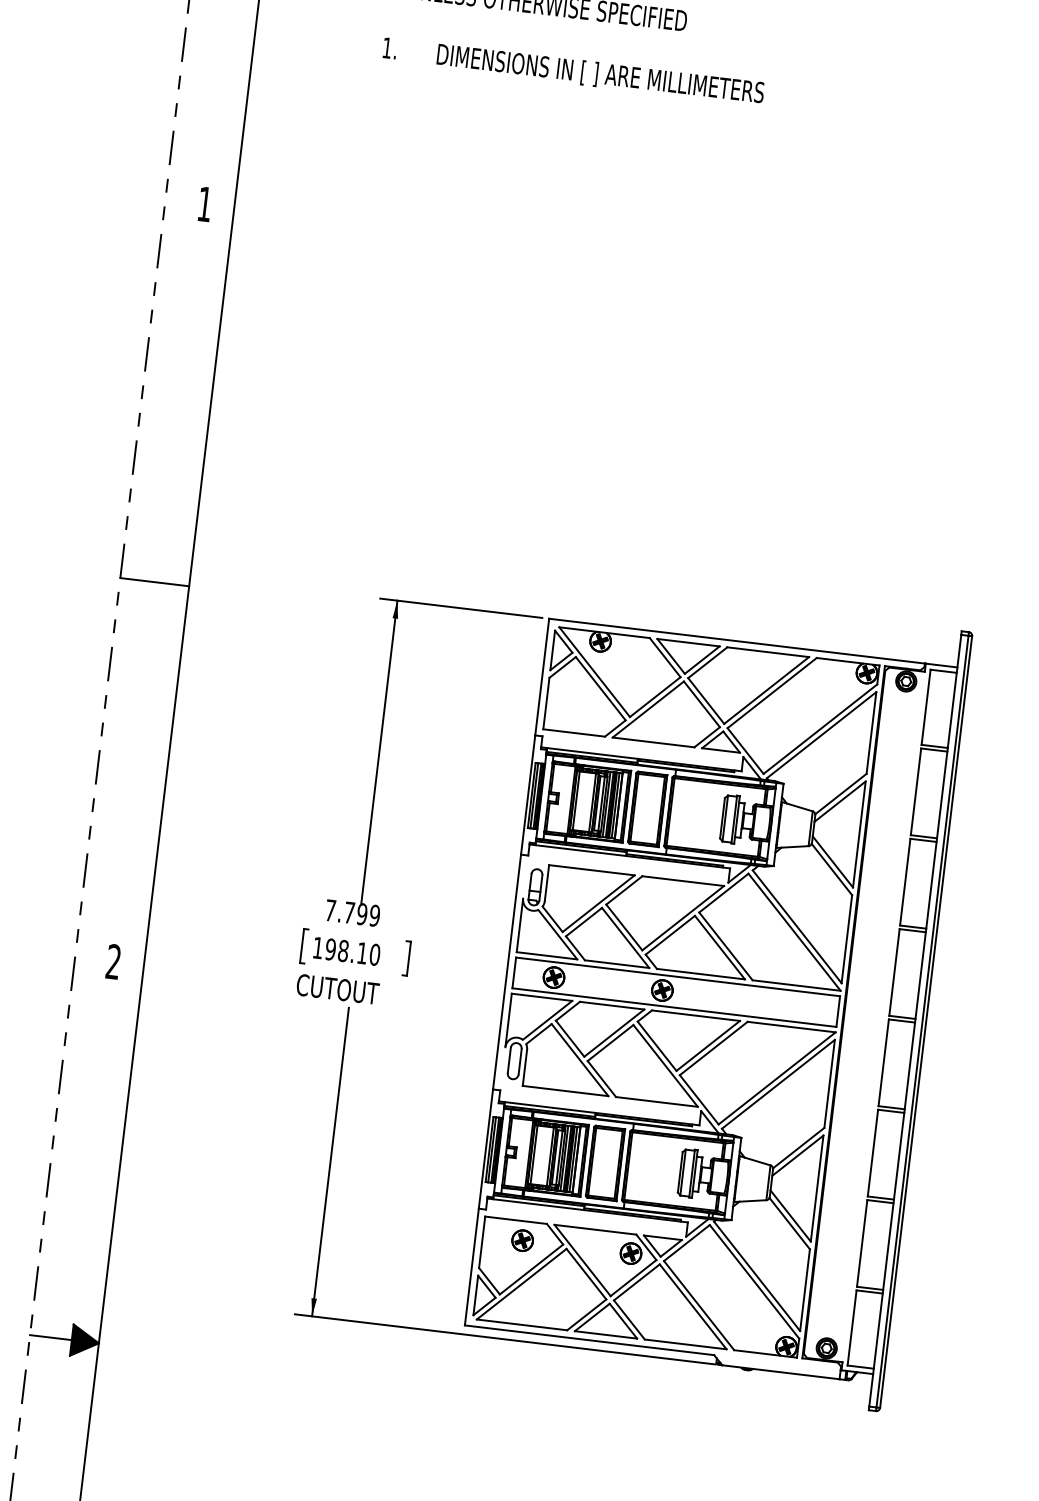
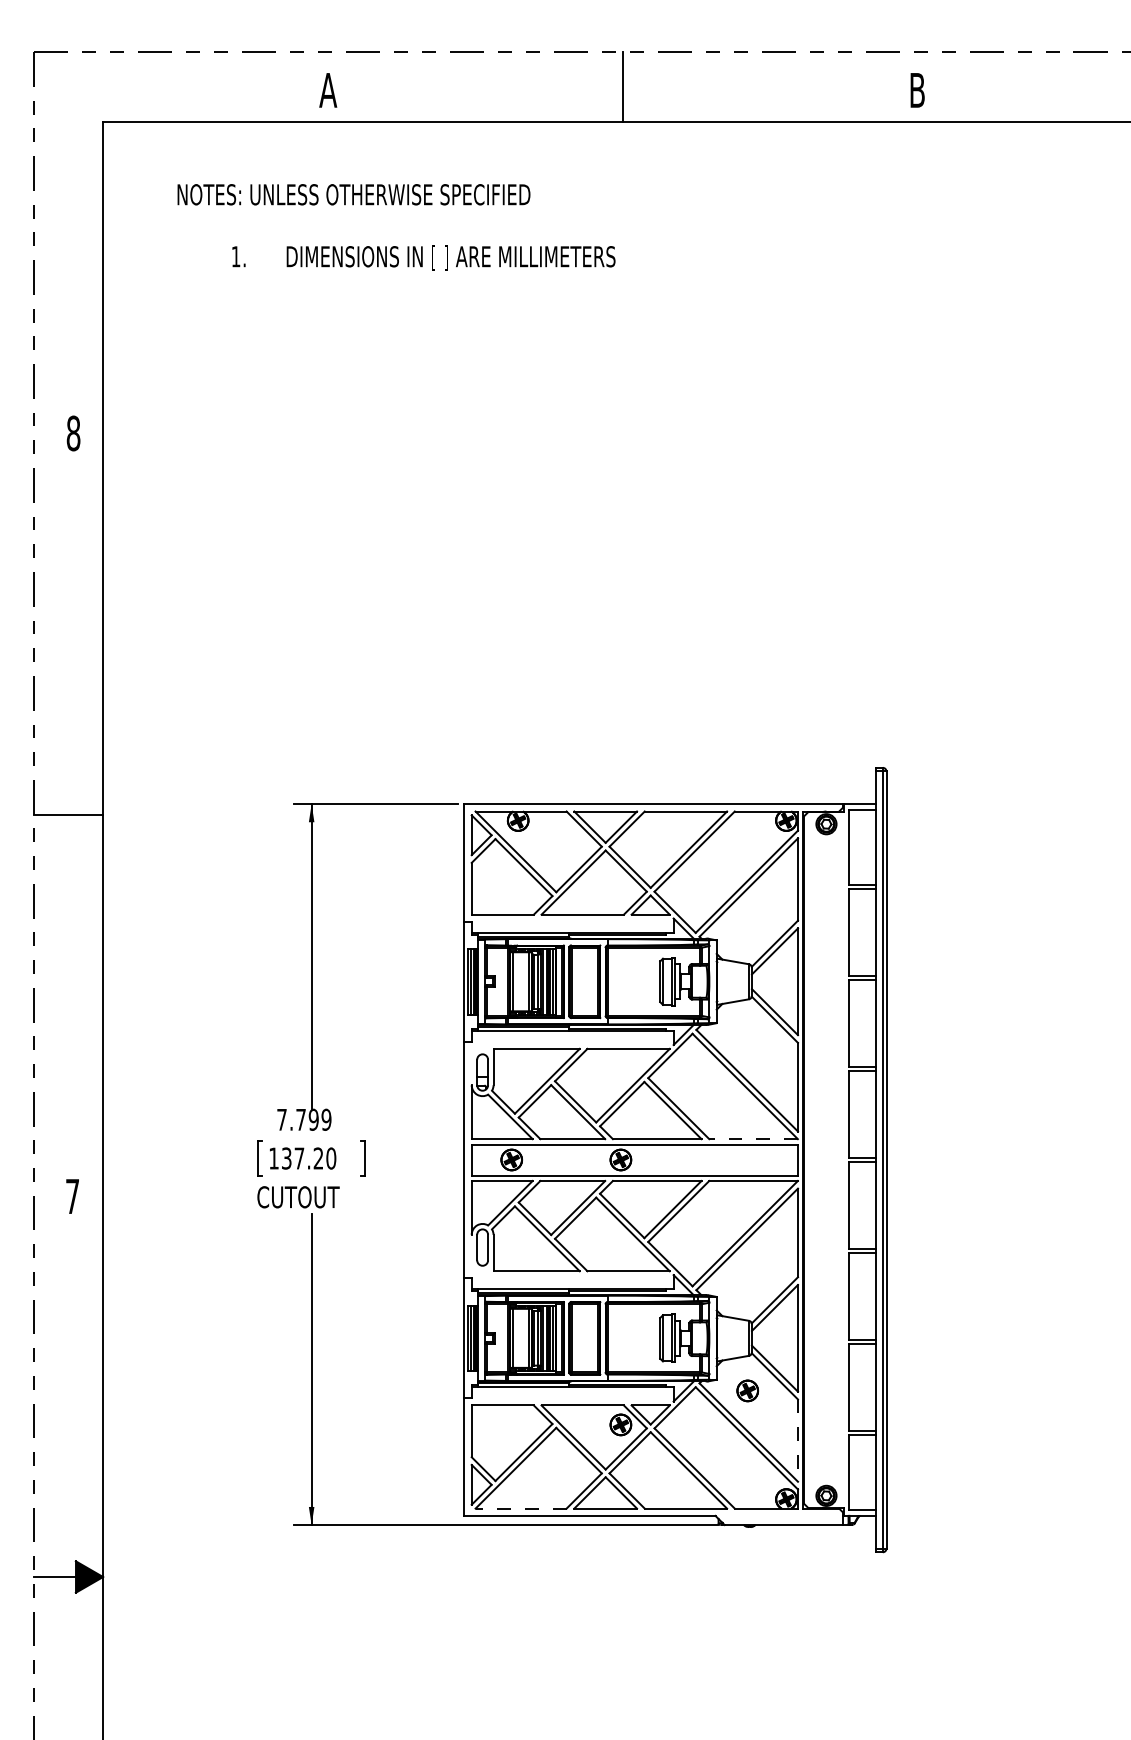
text: (204, 204) -> (73, 433), 1 -> 8
text: (346, 951) -> (302, 1158), 198.10 -> 137.20
text: (113, 960) -> (72, 1195), 2 -> 7
line: (796, 985) -> (753, 1139), solid -> dashed
part: (522, 1240) -> (747, 1390), moved
line: (805, 1291) -> (798, 1441), solid -> dashed
line: (522, 1324) -> (521, 1508), solid -> dashed

